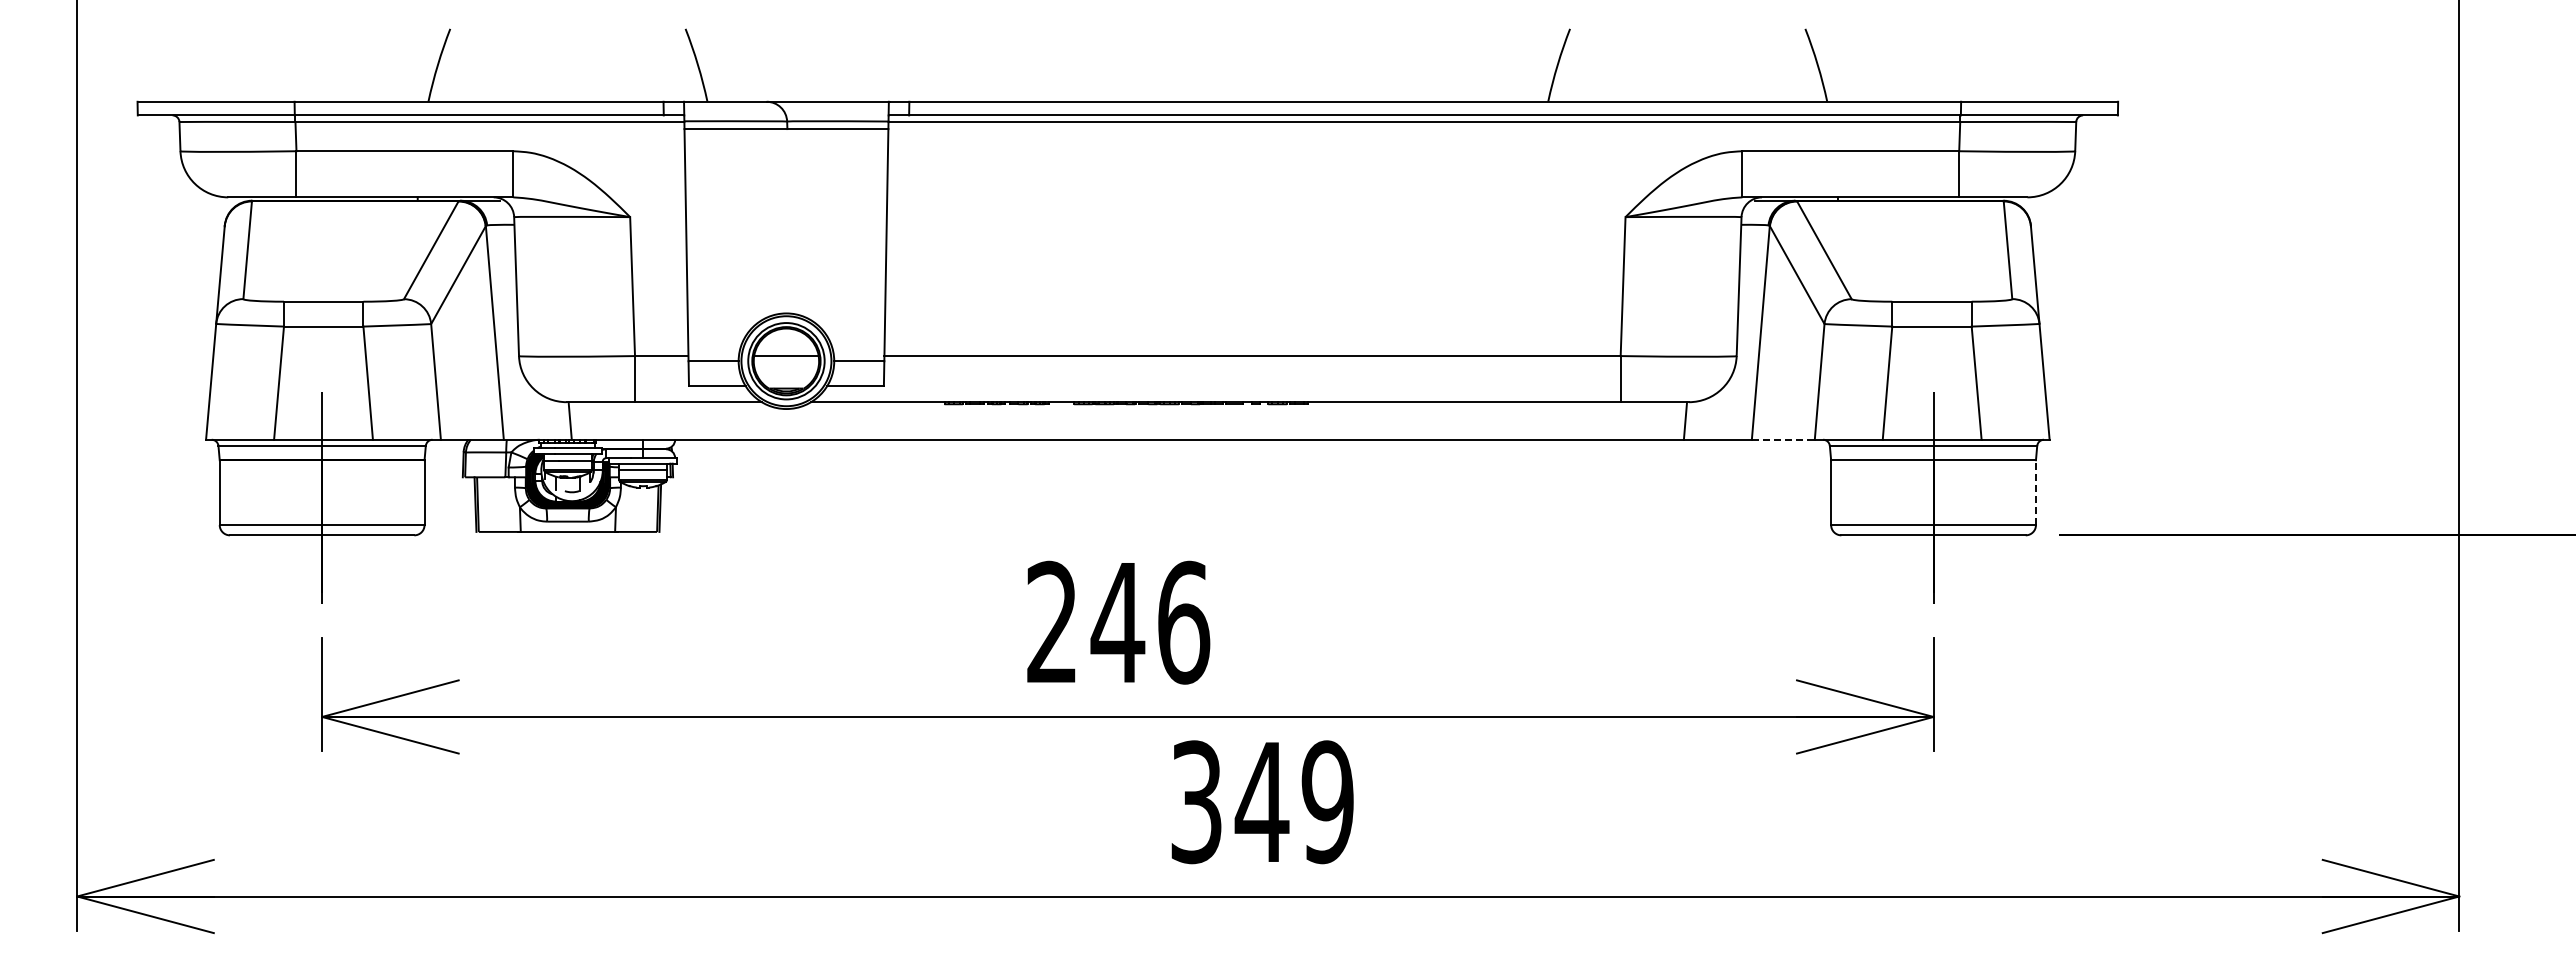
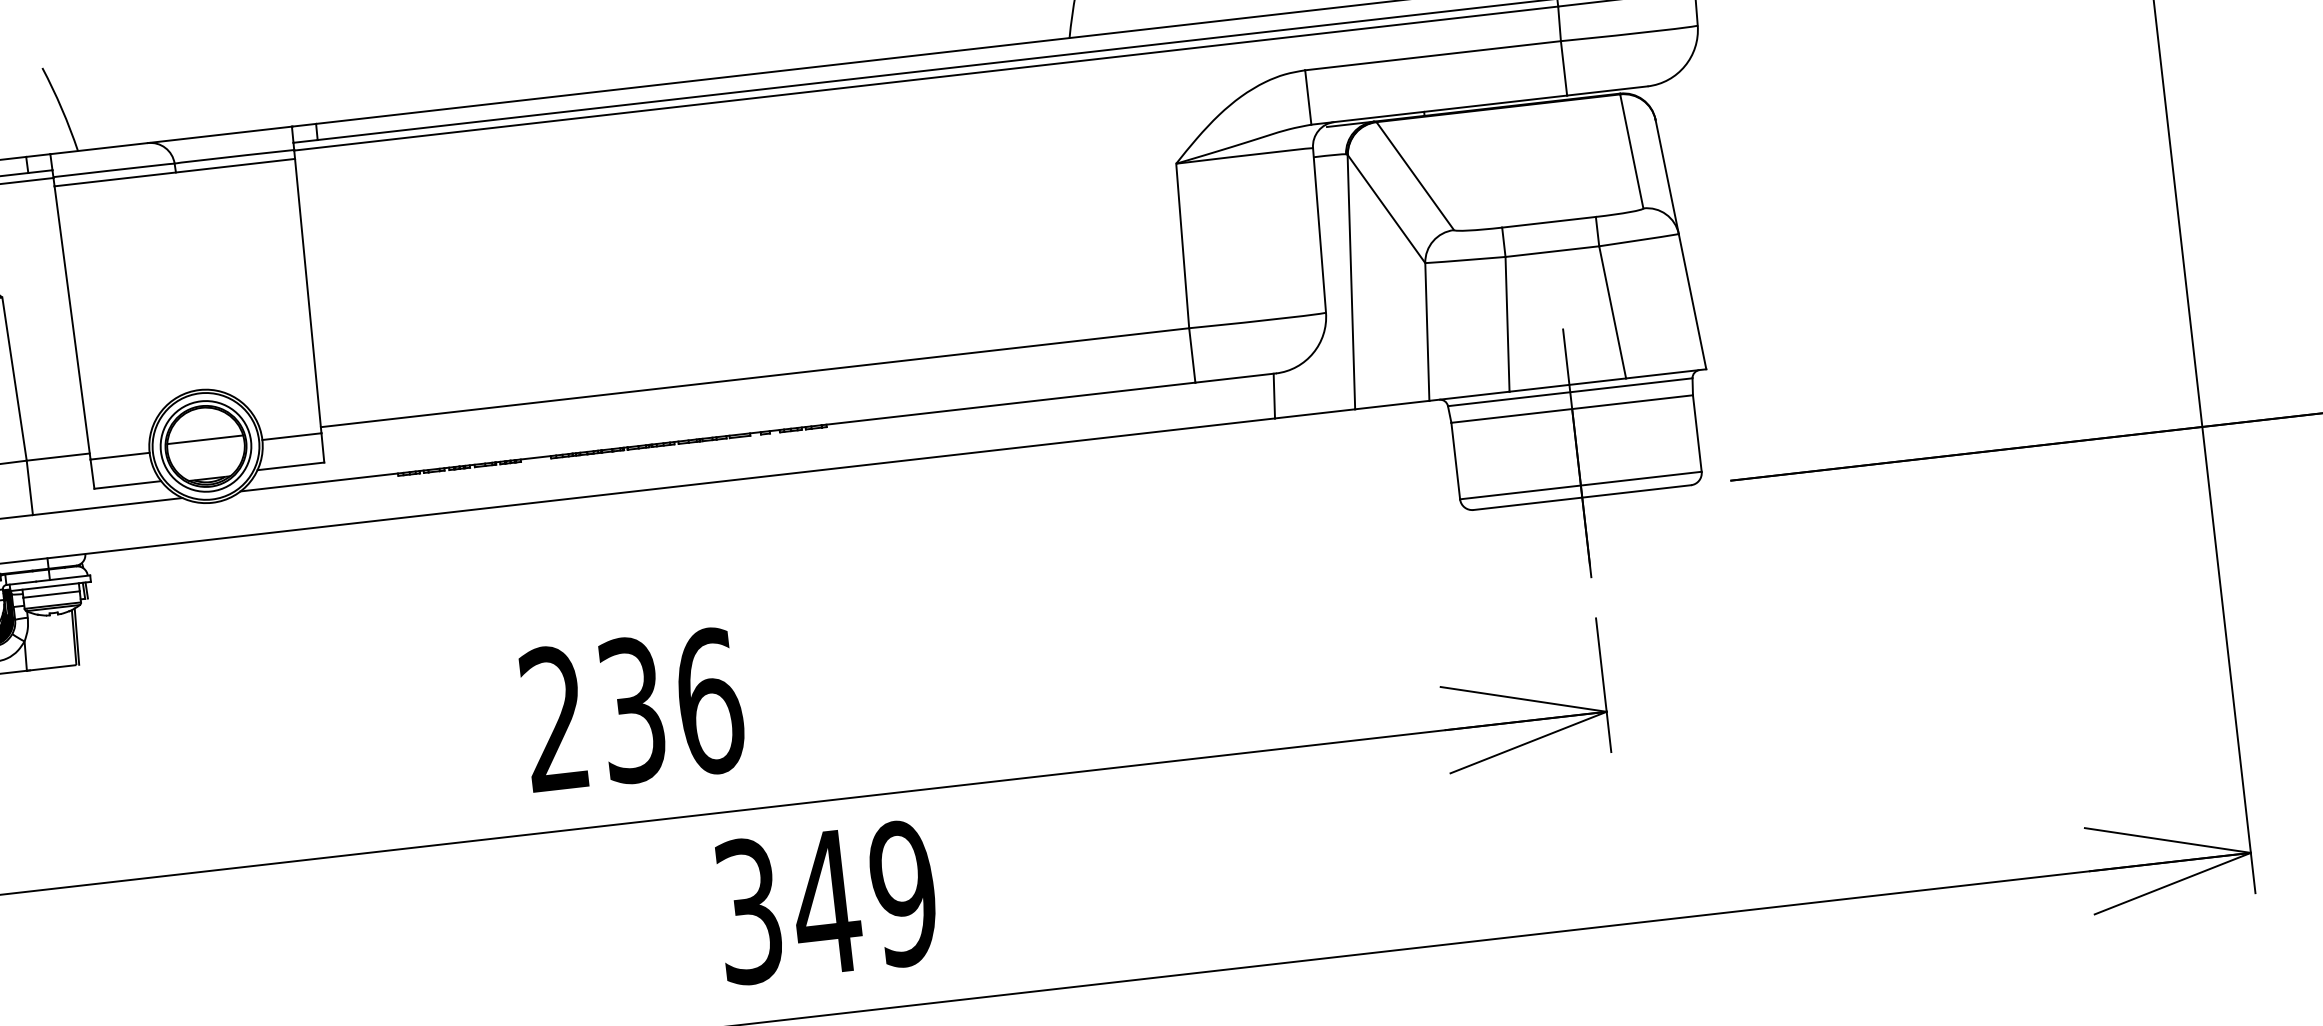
line: (1783, 439) -> (1392, 404), dashed -> solid
line: (2035, 492) -> (1696, 433), dashed -> solid
text: (1117, 622) -> (631, 710), 246 -> 236

